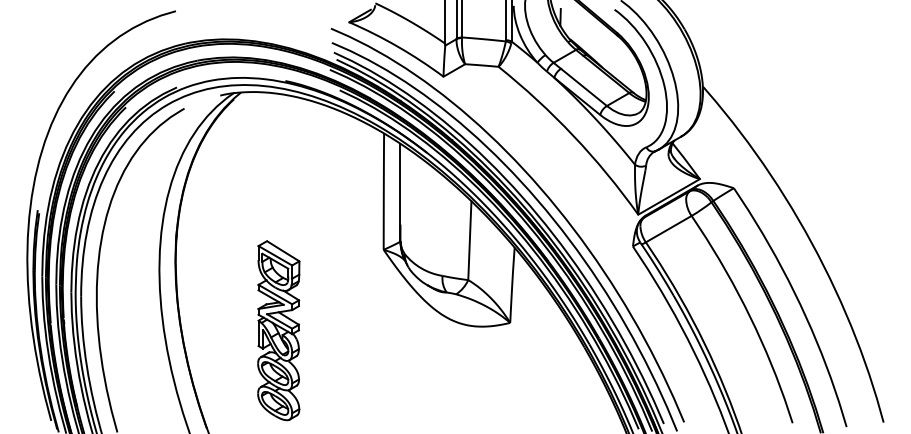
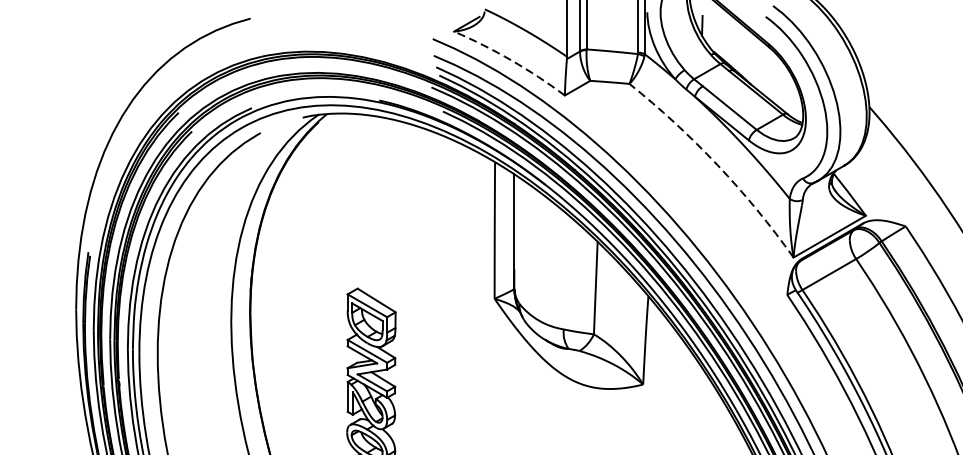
arc: (397, 46) -> (510, 60), solid -> dashed
arc: (573, 135) -> (717, 164), solid -> dashed

